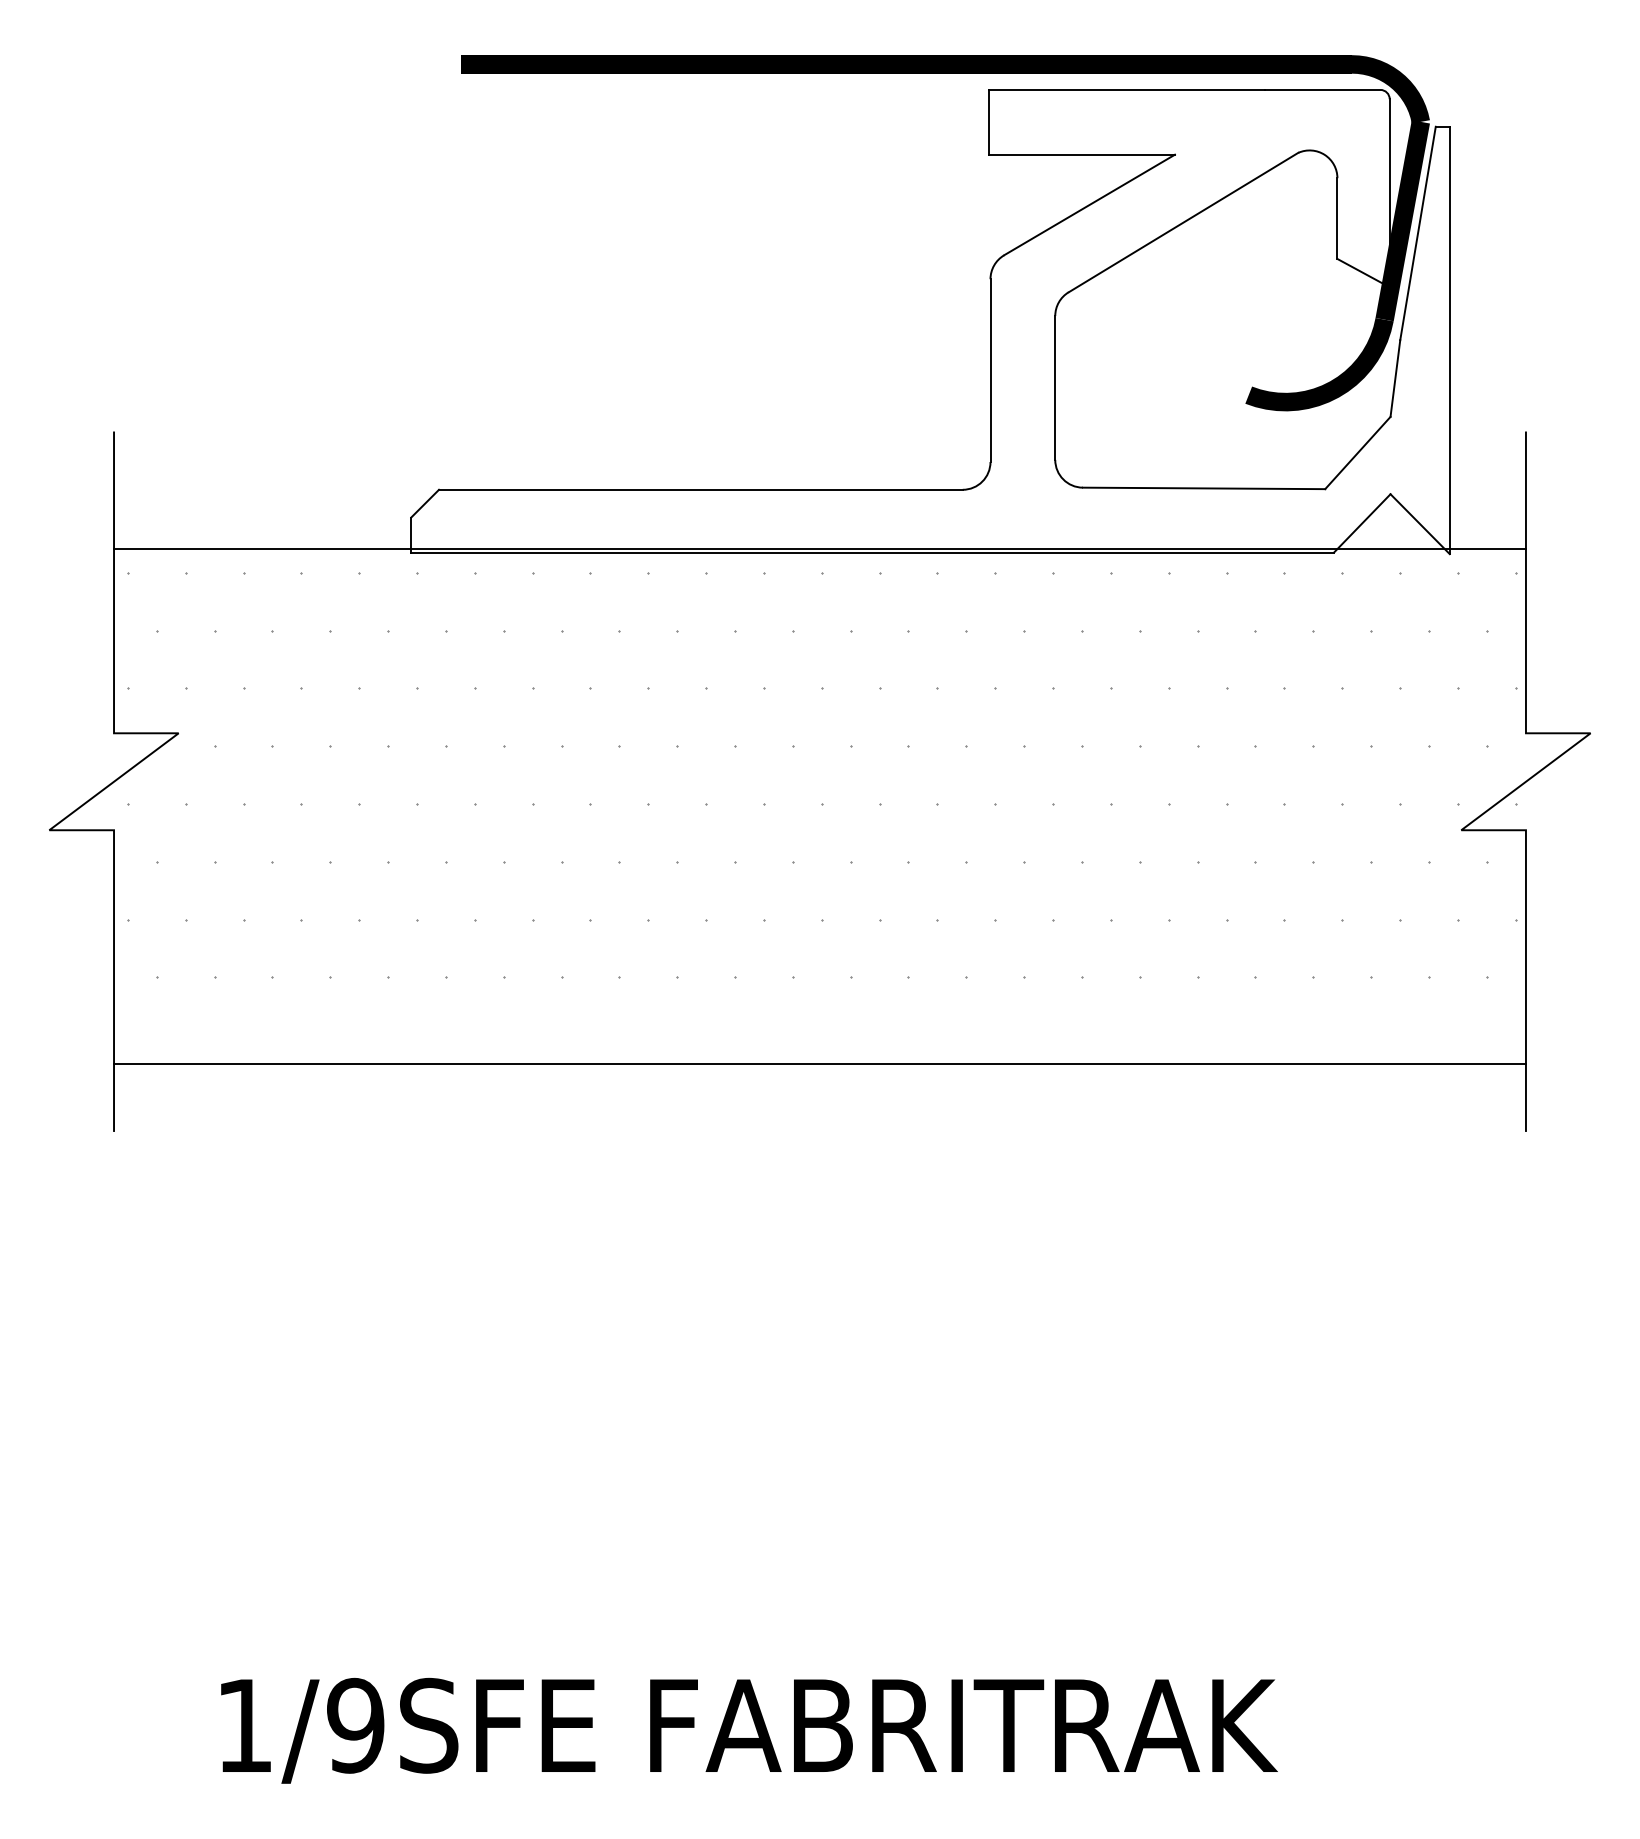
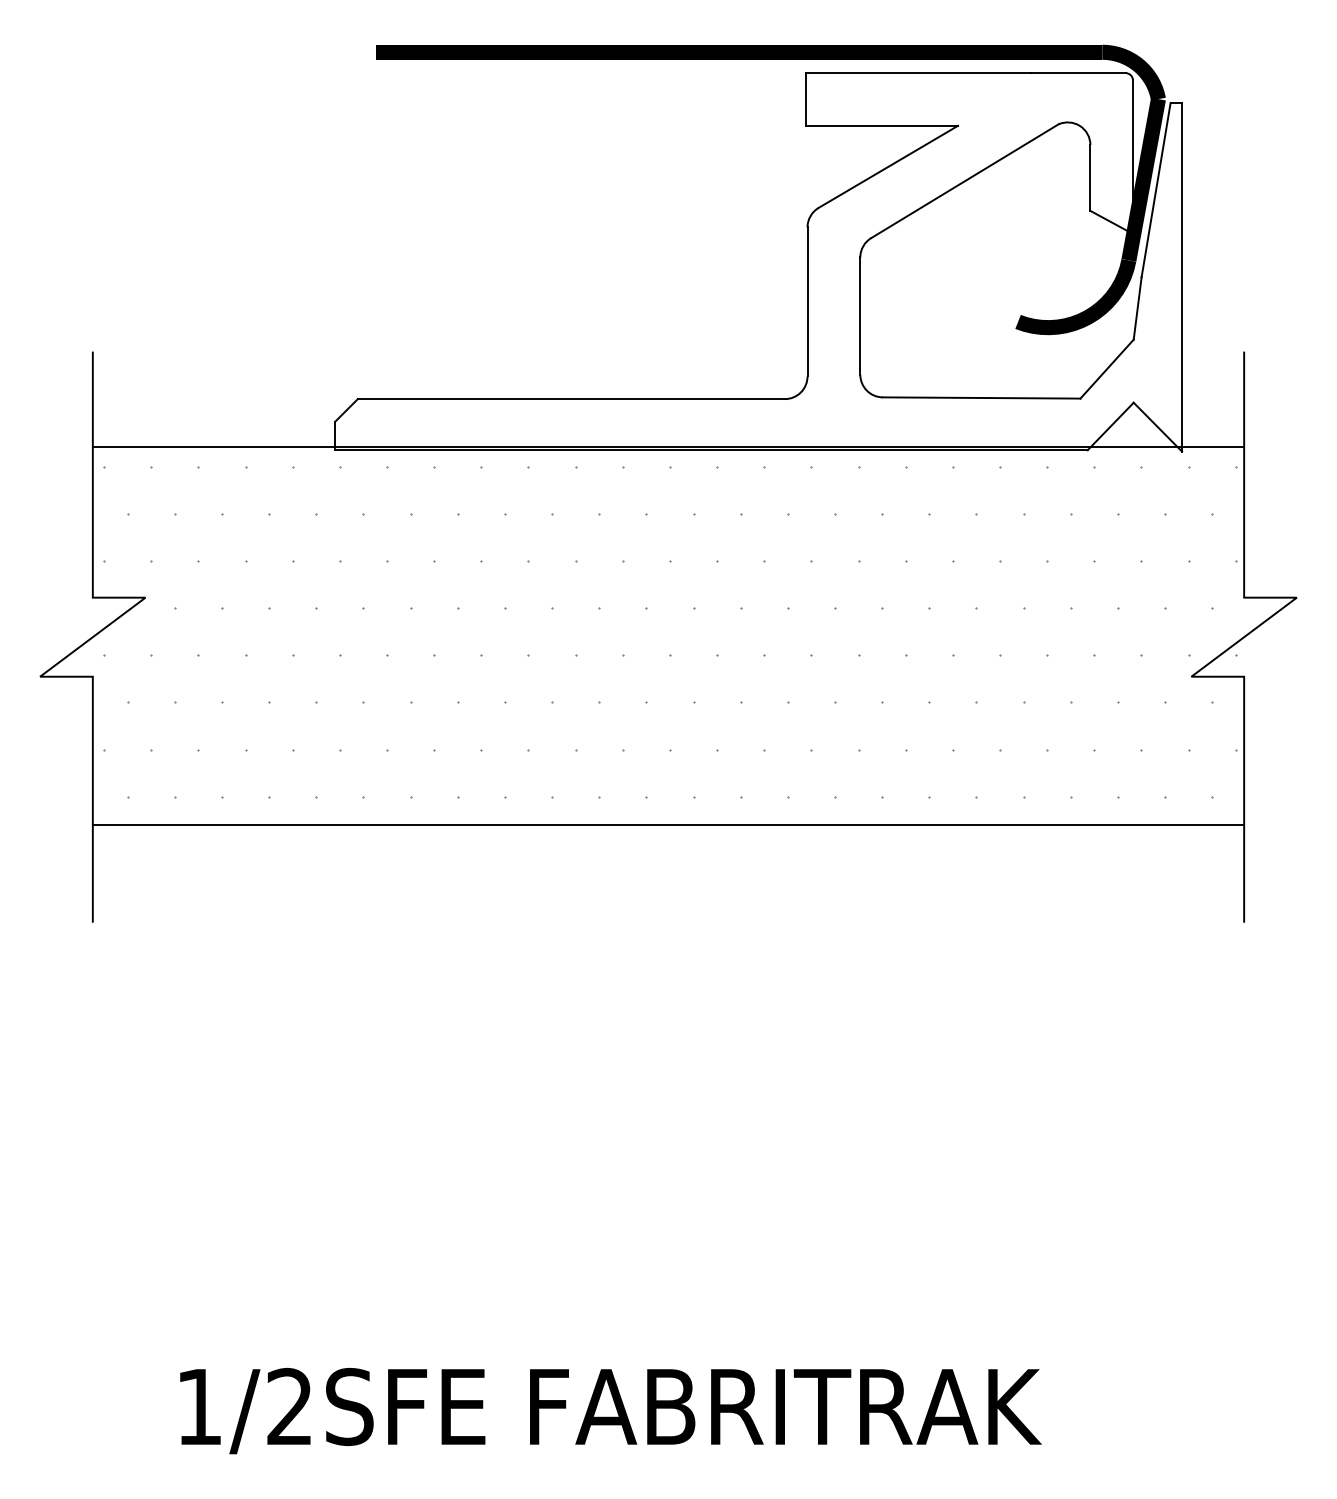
line: (819, 1063) -> (668, 824), moved
text: (355, 1725) -> (289, 1406), 1/9SFE -> 1/2SFE

